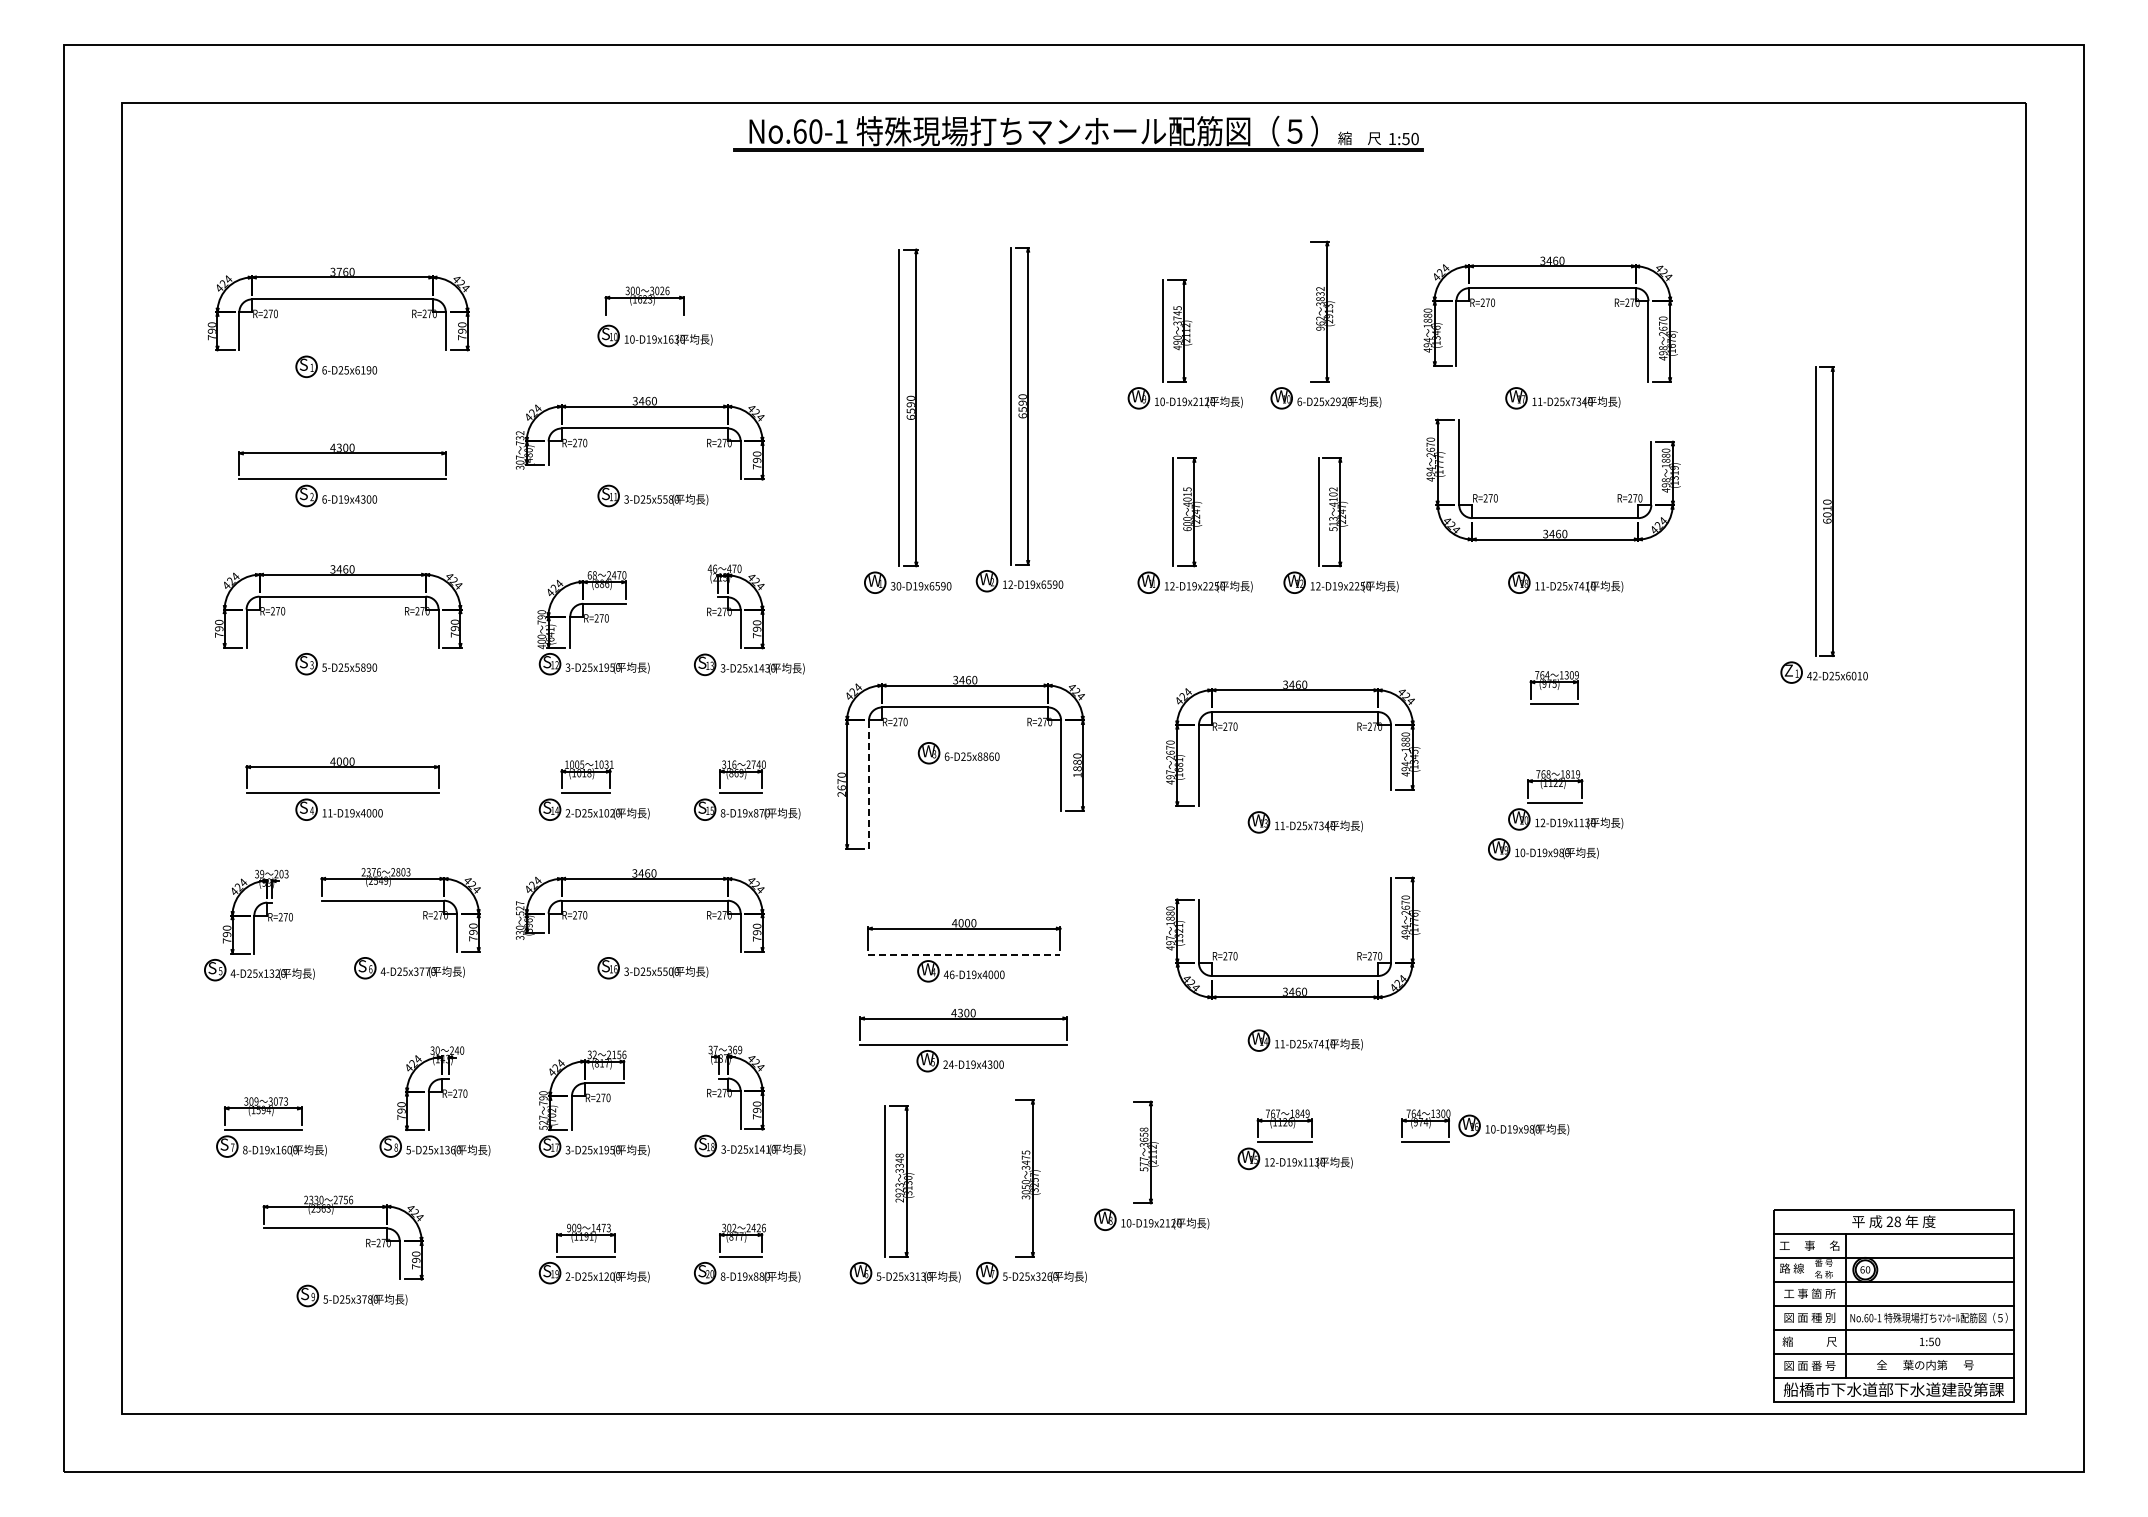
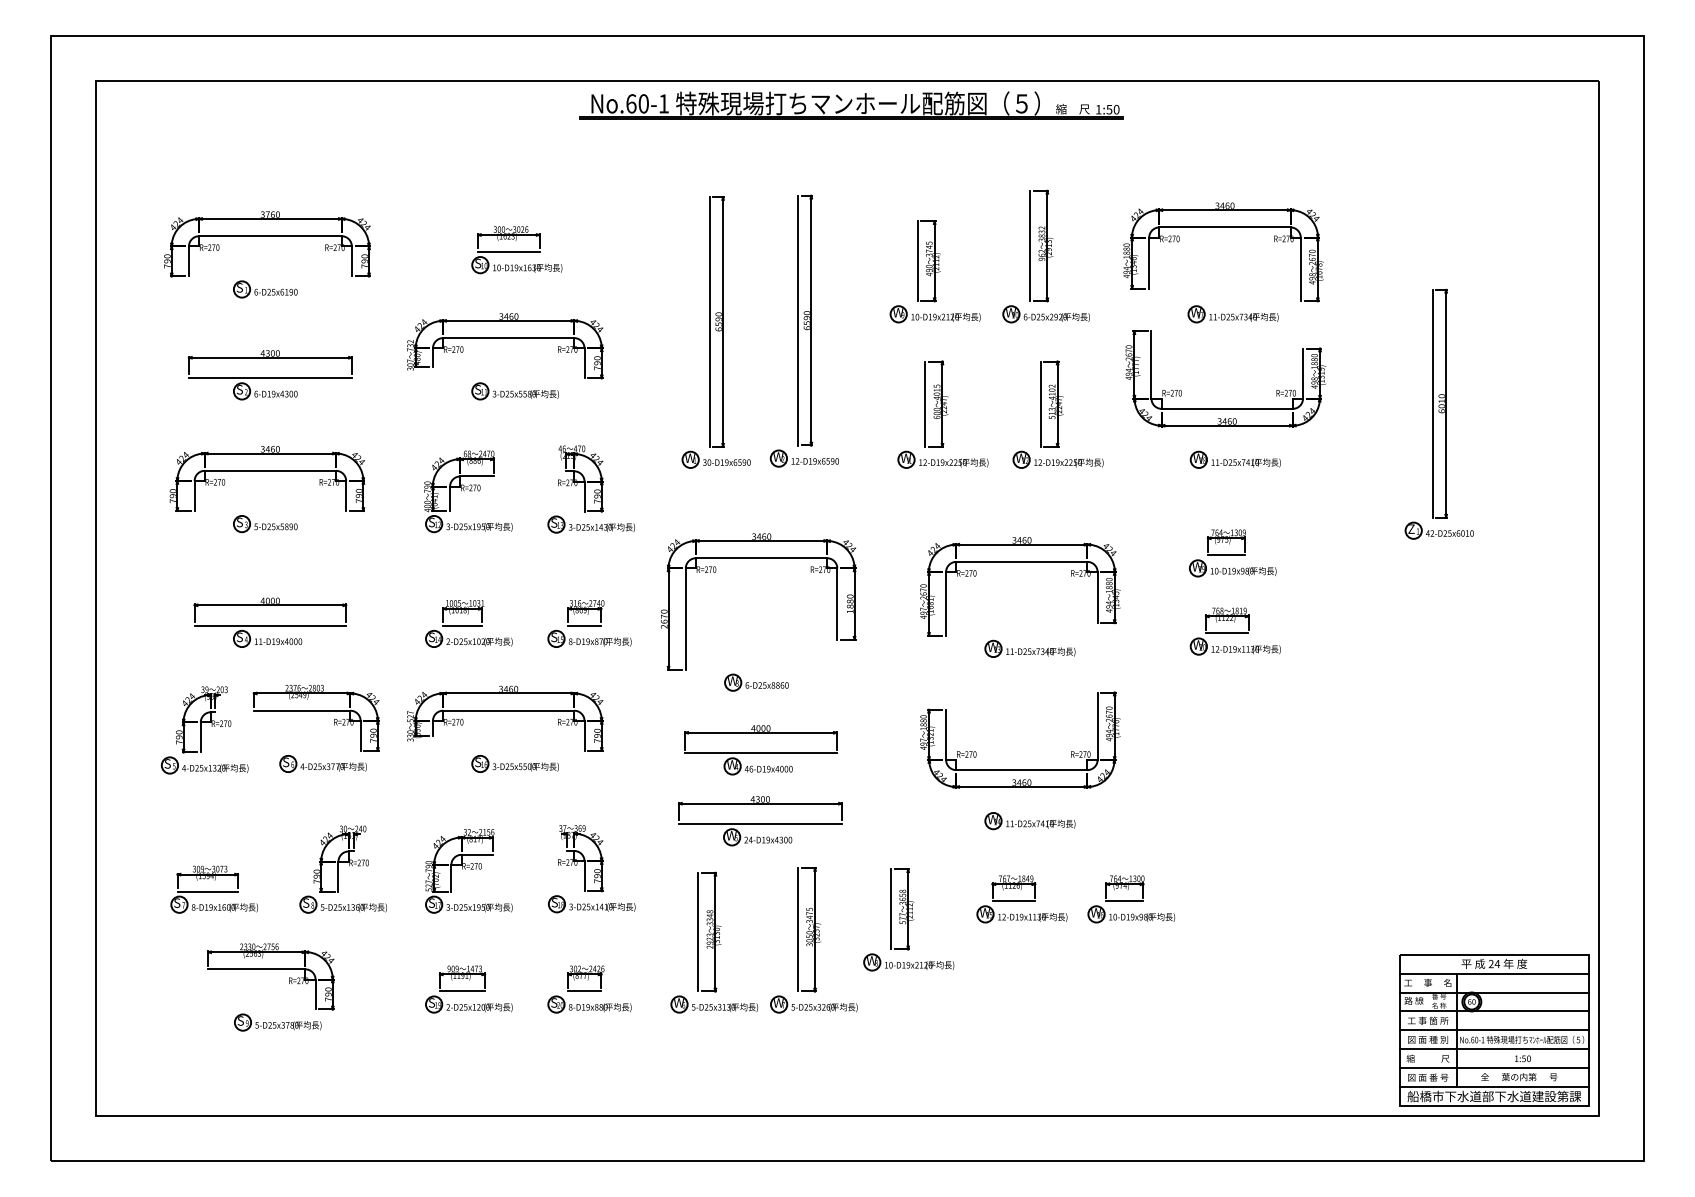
line: (1305, 311) -> (1030, 245), added
line: (644, 319) -> (508, 252), added
part: (958, 753) -> (756, 682), moved
line: (869, 784) -> (686, 619), dashed -> solid
part: (1543, 849) -> (1232, 568), moved
line: (964, 954) -> (761, 753), dashed -> solid
part: (1513, 1125) -> (1131, 914), moved
line: (1129, 1152) -> (891, 909), added
line: (1011, 1178) -> (798, 929), added
text: (1897, 1221) -> (1497, 963), 28 -> 24

